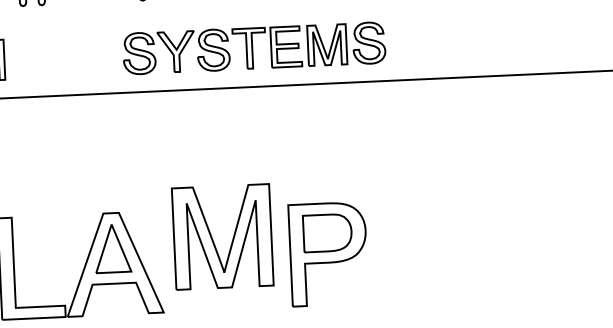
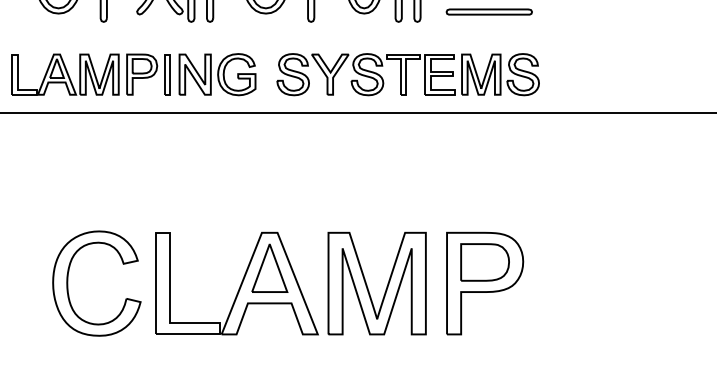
part: (253, 48) -> (407, 74), moved
part: (51, 57) -> (217, 74), added
part: (214, 241) -> (368, 287), moved

